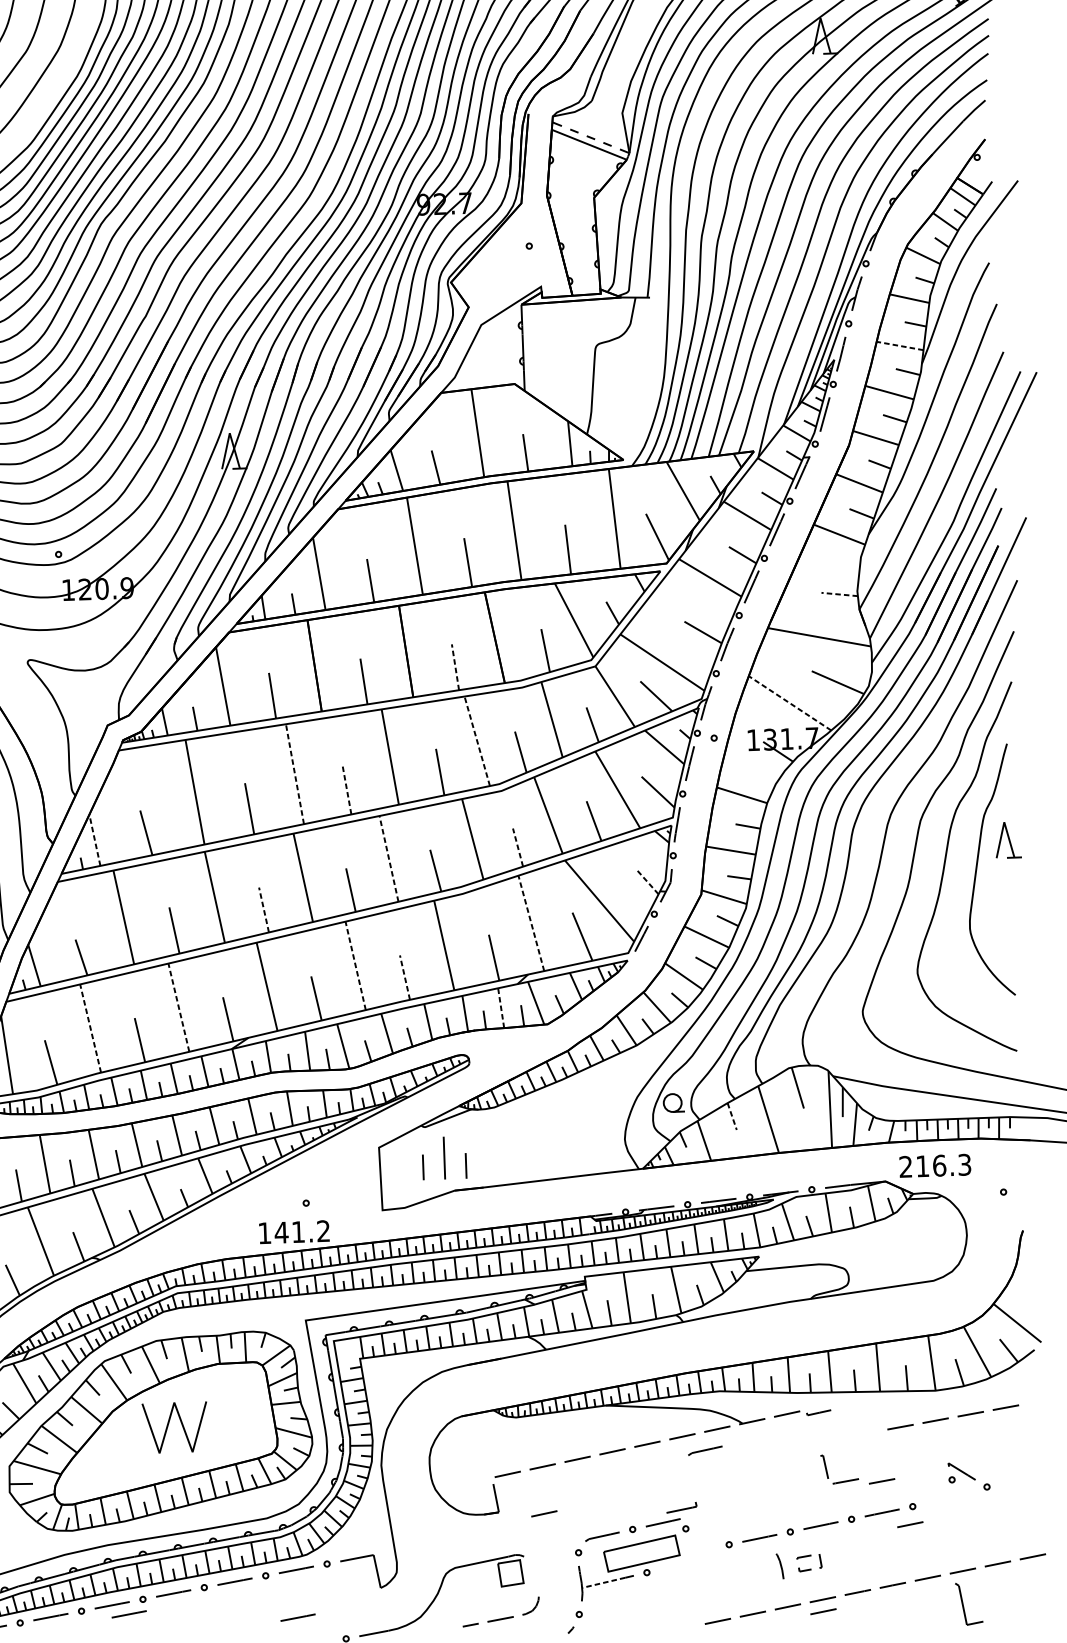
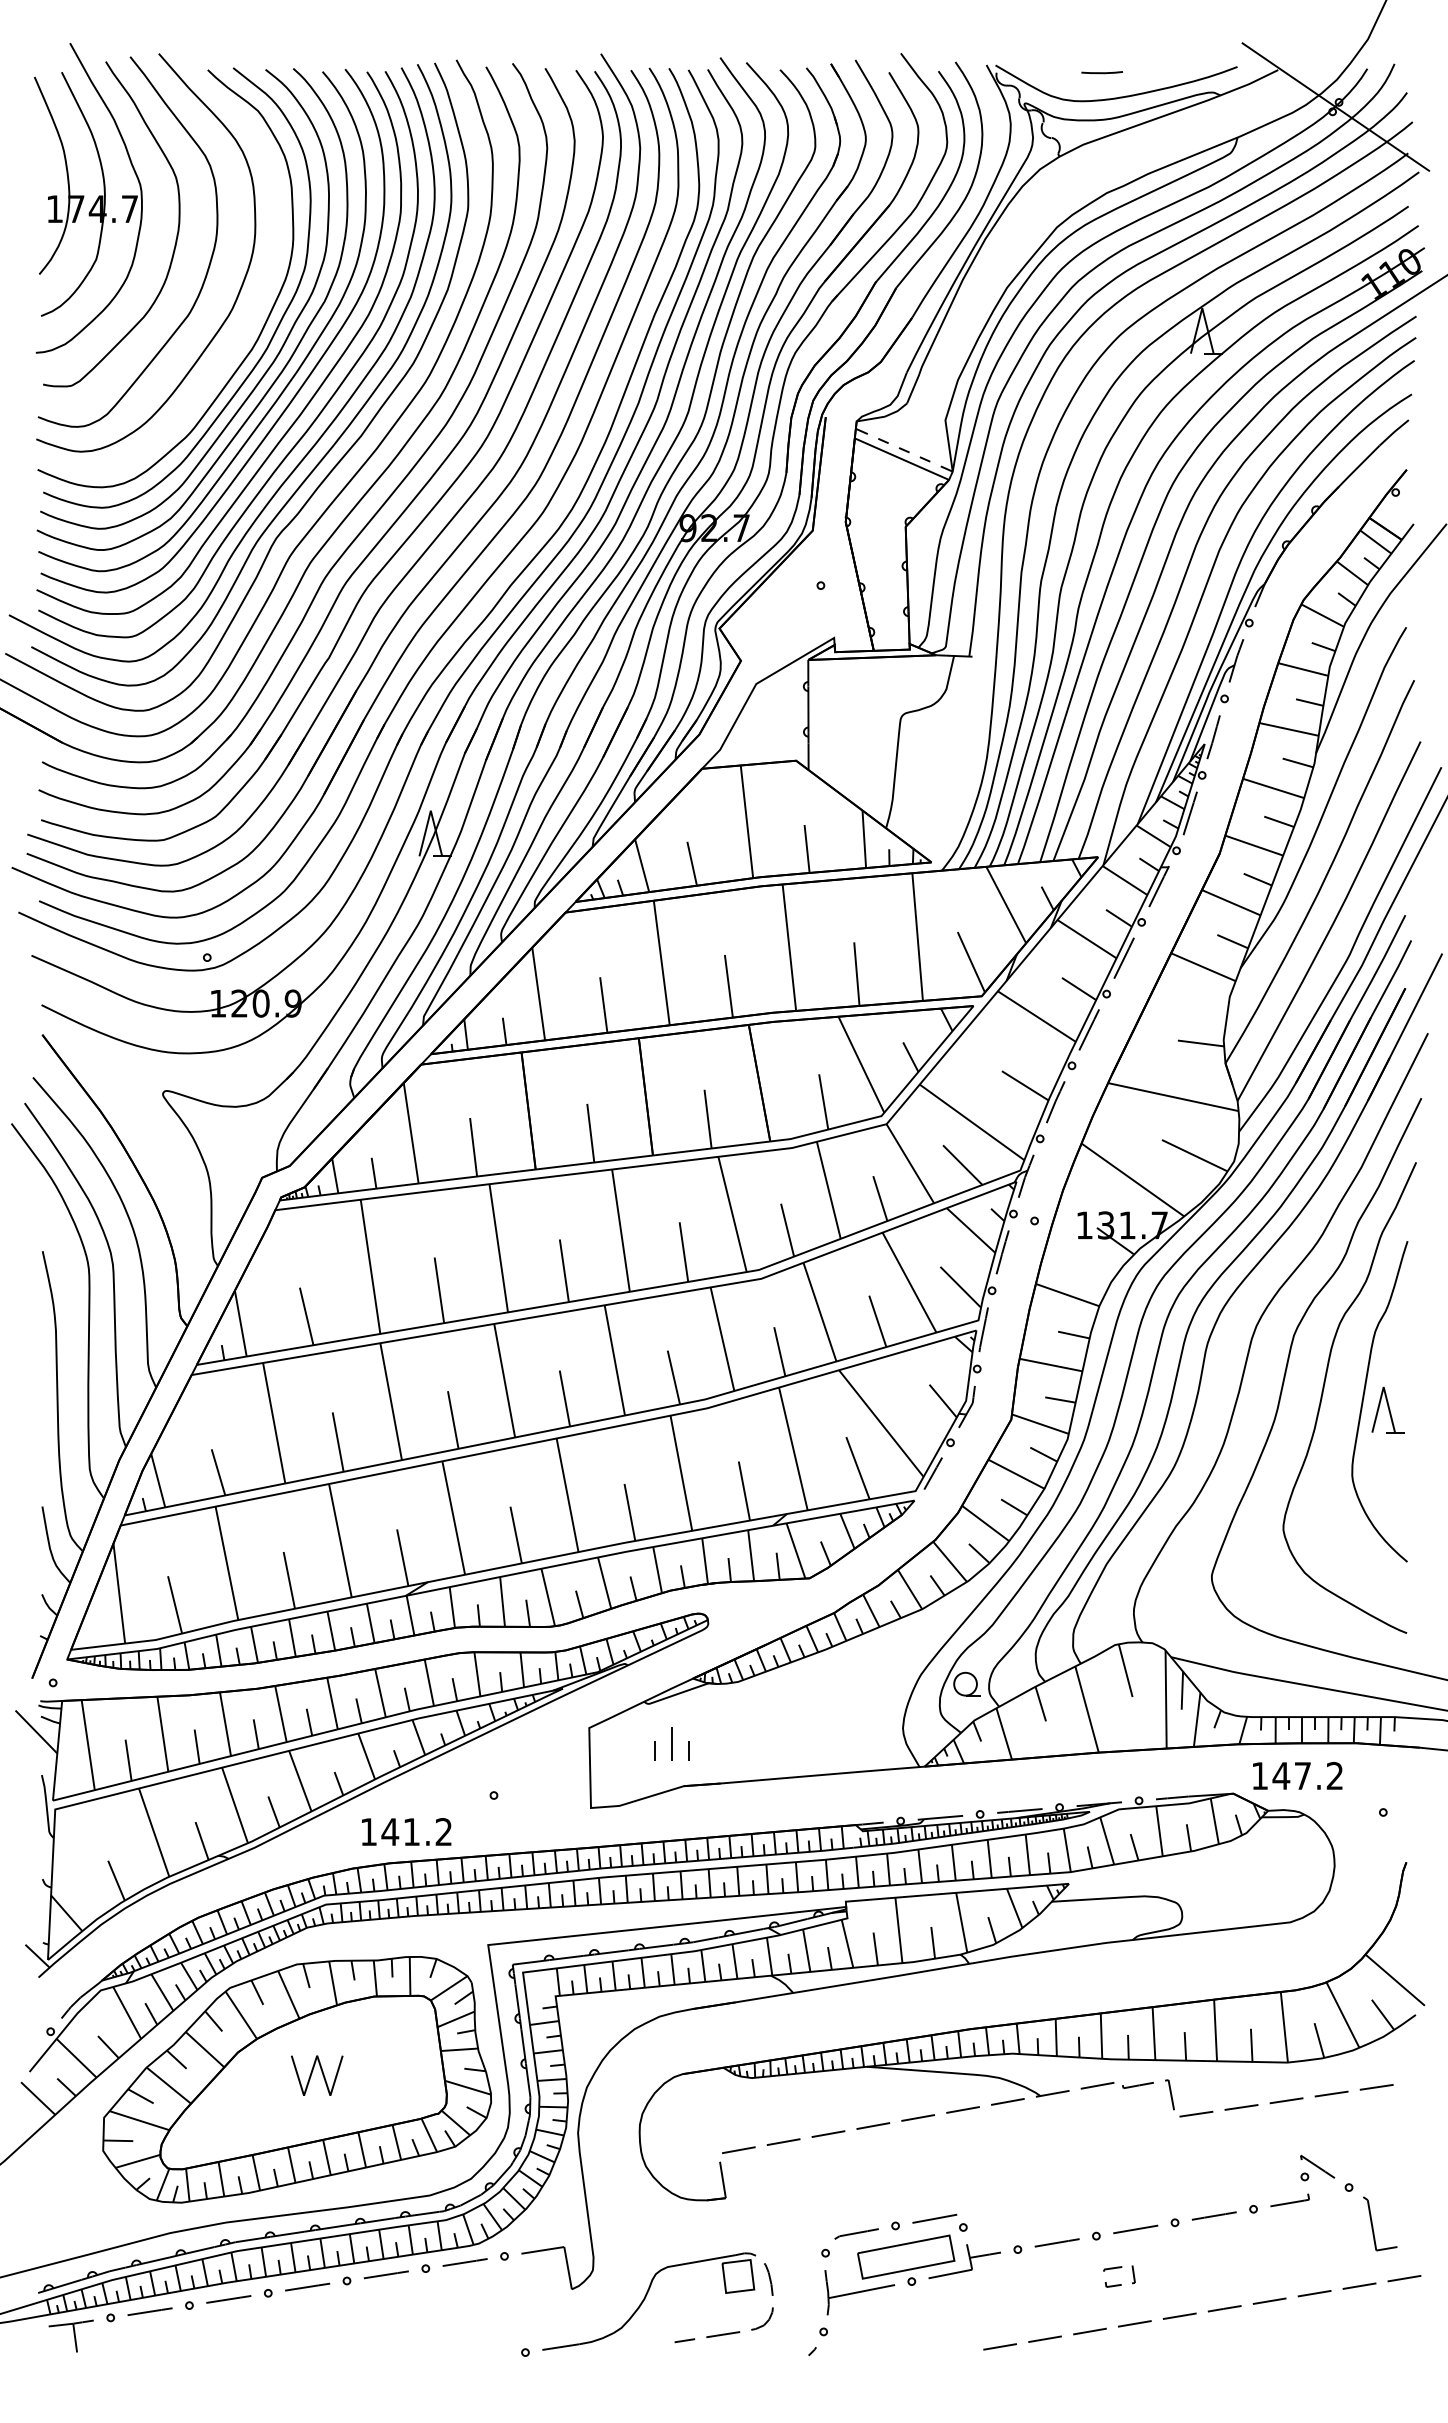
line: (899, 346) -> (1288, 729), dashed -> solid
line: (839, 594) -> (1200, 1043), dashed -> solid
line: (455, 667) -> (708, 1119), dashed -> solid
line: (789, 702) -> (1132, 1179), dashed -> solid
line: (477, 740) -> (732, 1213), dashed -> solid
line: (294, 774) -> (498, 1248), dashed -> solid
line: (347, 789) -> (564, 1270), dashed -> solid
part: (1007, 839) -> (1387, 1409), moved
line: (94, 840) -> (240, 1323), dashed -> solid
line: (517, 847) -> (779, 1351), dashed -> solid
line: (388, 858) -> (614, 1359), dashed -> solid
line: (646, 881) -> (942, 1400), dashed -> solid
line: (264, 909) -> (453, 1419), dashed -> solid
line: (531, 923) -> (793, 1448), dashed -> solid
line: (355, 966) -> (567, 1495), dashed -> solid
line: (404, 976) -> (629, 1511), dashed -> solid
line: (178, 1007) -> (340, 1540), dashed -> solid
line: (501, 1008) -> (751, 1555), dashed -> solid
line: (90, 1028) -> (226, 1563), dashed -> solid
line: (731, 1116) -> (1040, 1704), dashed -> solid
part: (443, 1157) -> (671, 1743), size x0.62
text: (935, 1165) -> (1297, 1775), 216.3 -> 147.2
text: (294, 1231) -> (406, 1831), moved
part: (175, 1427) -> (317, 2075), size x0.62
part: (705, 1450) -> (991, 2128), removed
part: (842, 1480) -> (1192, 2113), moved
line: (882, 1481) -> (1215, 2175), removed
part: (681, 1507) -> (1289, 2200), moved
line: (544, 1513) -> (783, 2201), removed
line: (910, 1524) -> (1249, 2231), removed
part: (687, 1555) -> (964, 2261), added
part: (779, 1566) -> (768, 2279), moved
line: (603, 1582) -> (855, 2292), dashed -> solid
part: (964, 1606) -> (1373, 2226), moved
line: (823, 1611) -> (1134, 2338), removed
line: (128, 1614) -> (249, 2311), removed
line: (297, 1617) -> (464, 2323), removed

